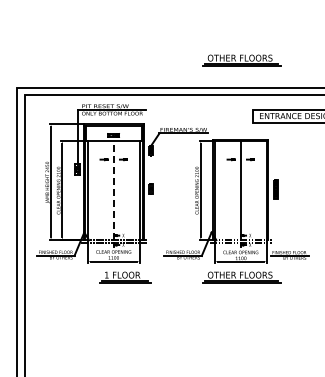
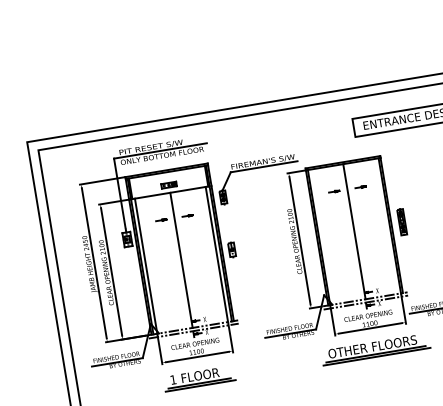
part: (241, 60) -> (326, 54), removed
line: (113, 190) -> (181, 260), dashed -> solid
part: (125, 277) -> (199, 378), moved

